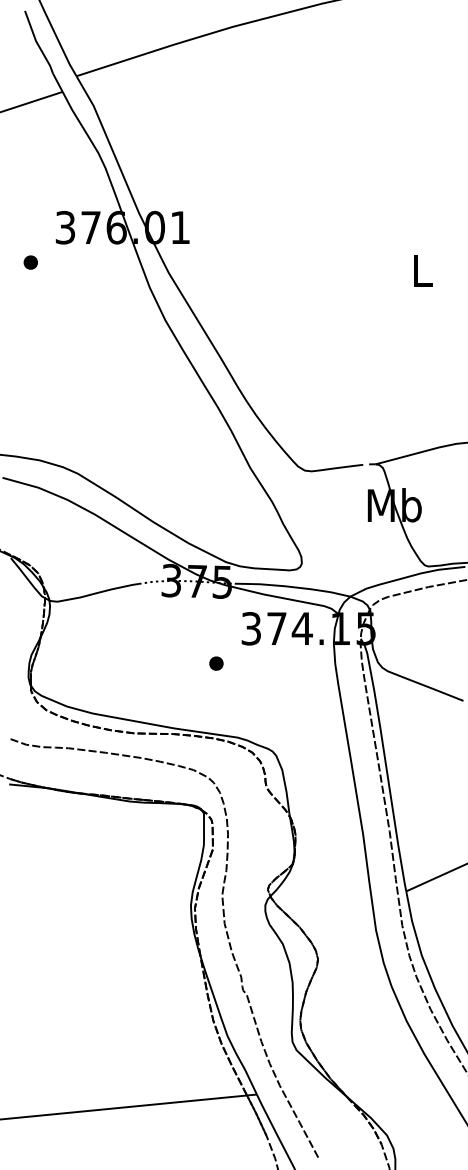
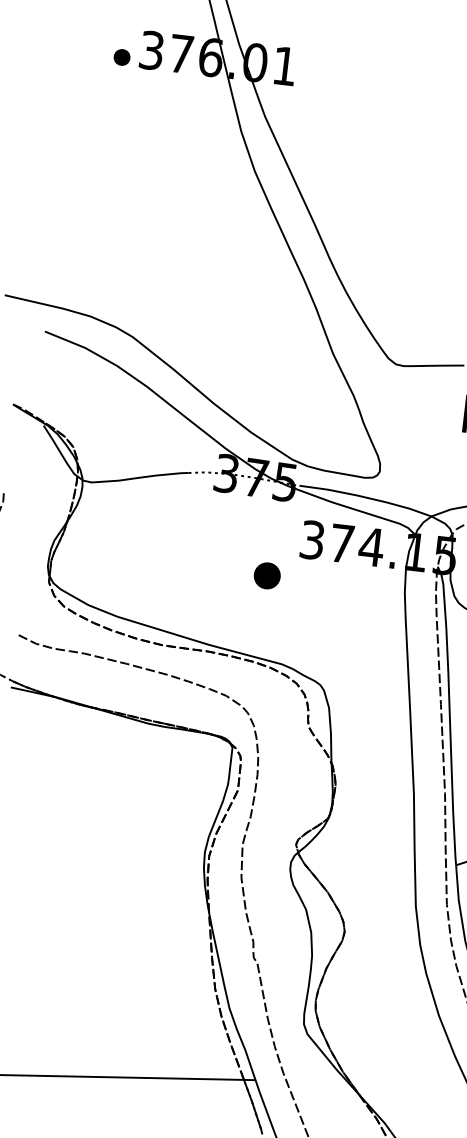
part: (30, 262) -> (121, 57), moved
part: (216, 663) -> (267, 575), size x1.6

